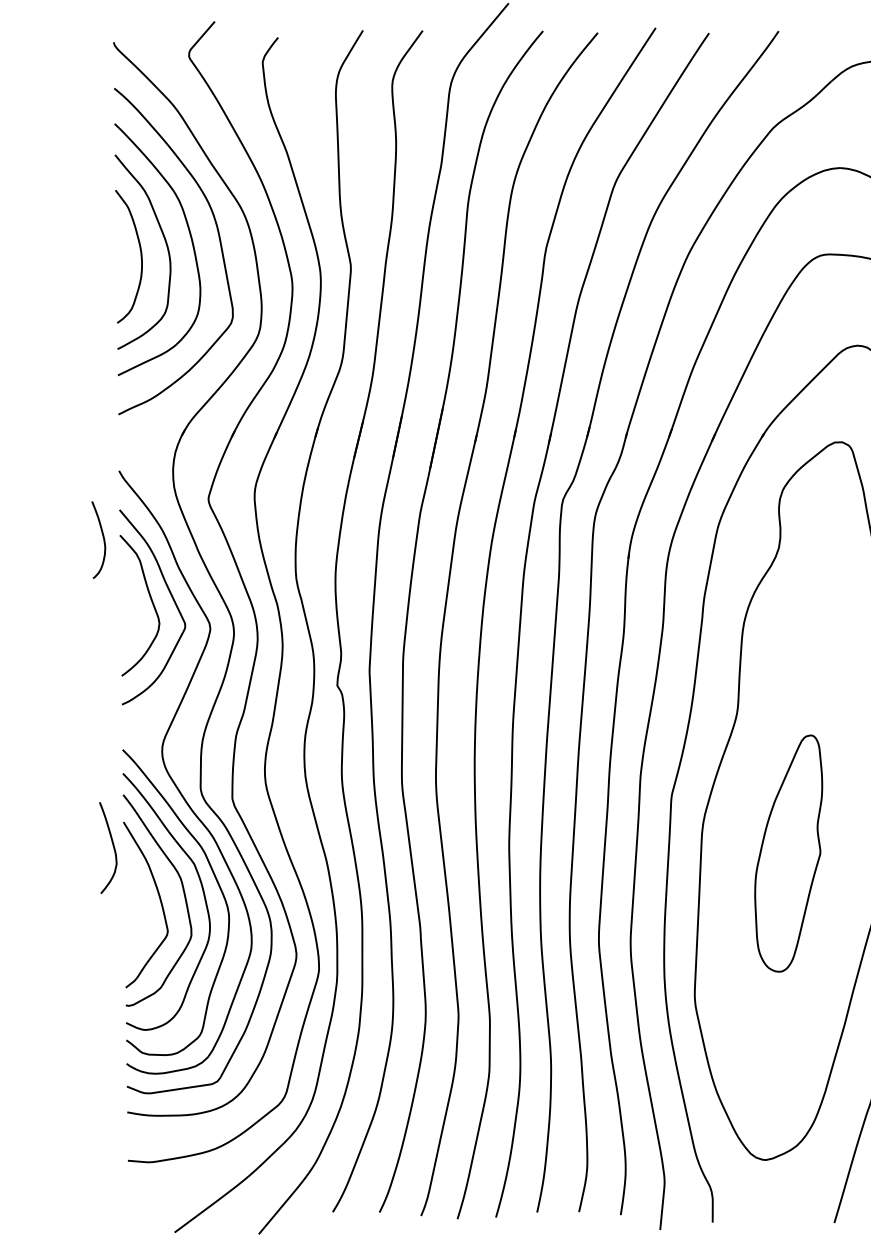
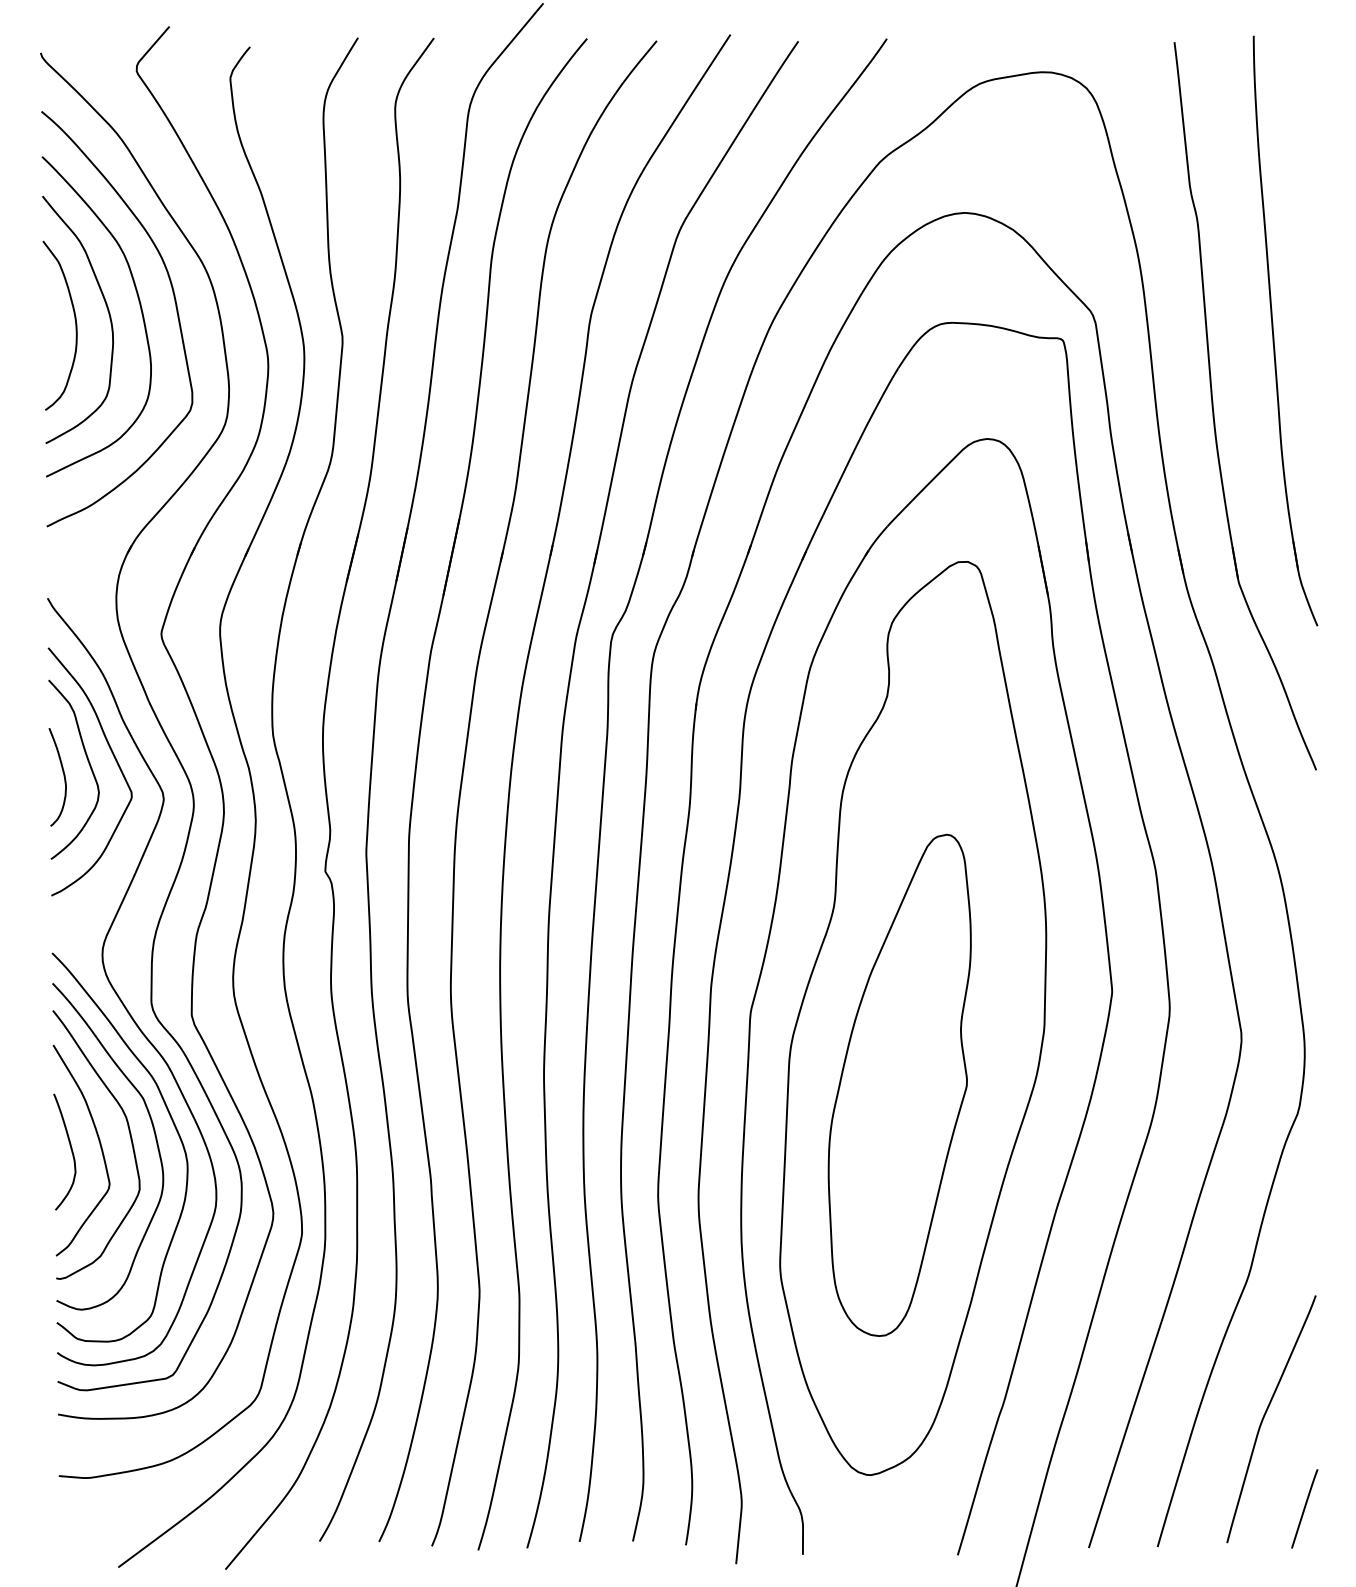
curve: (103, 539) -> (63, 776), moved
curve: (112, 845) -> (70, 1149), moved
part: (788, 853) -> (899, 1084), size x1.67

